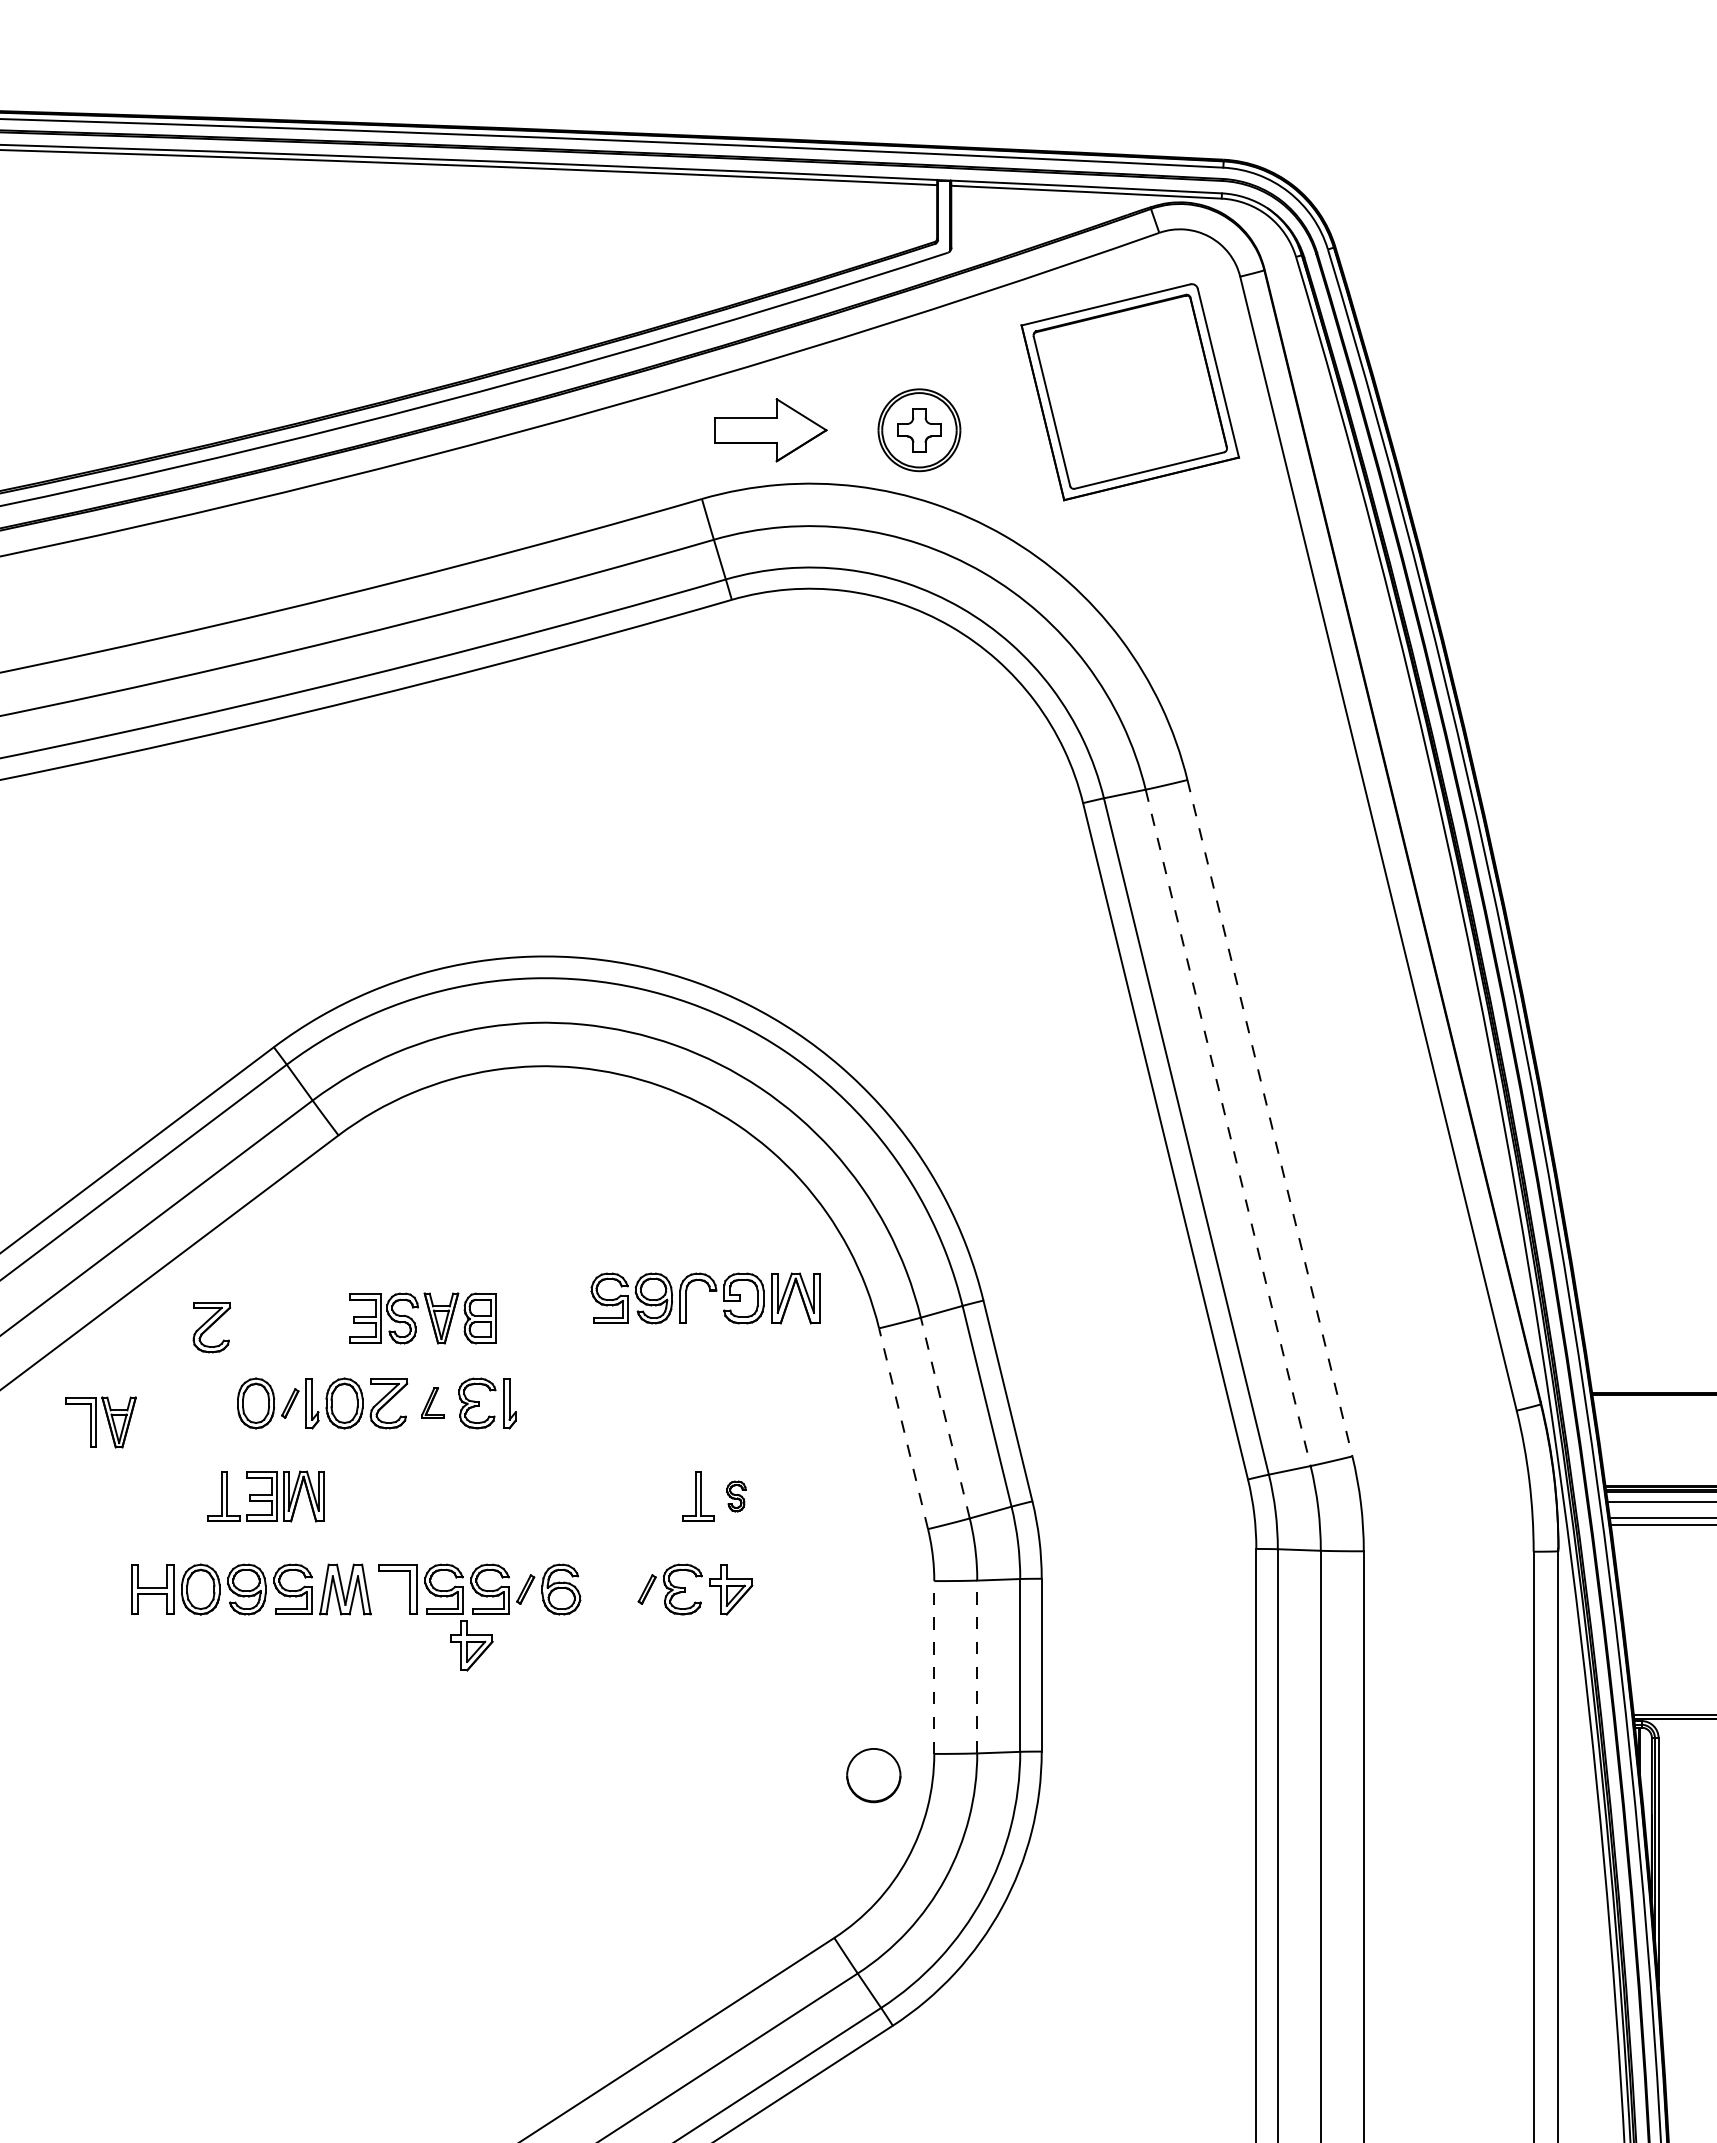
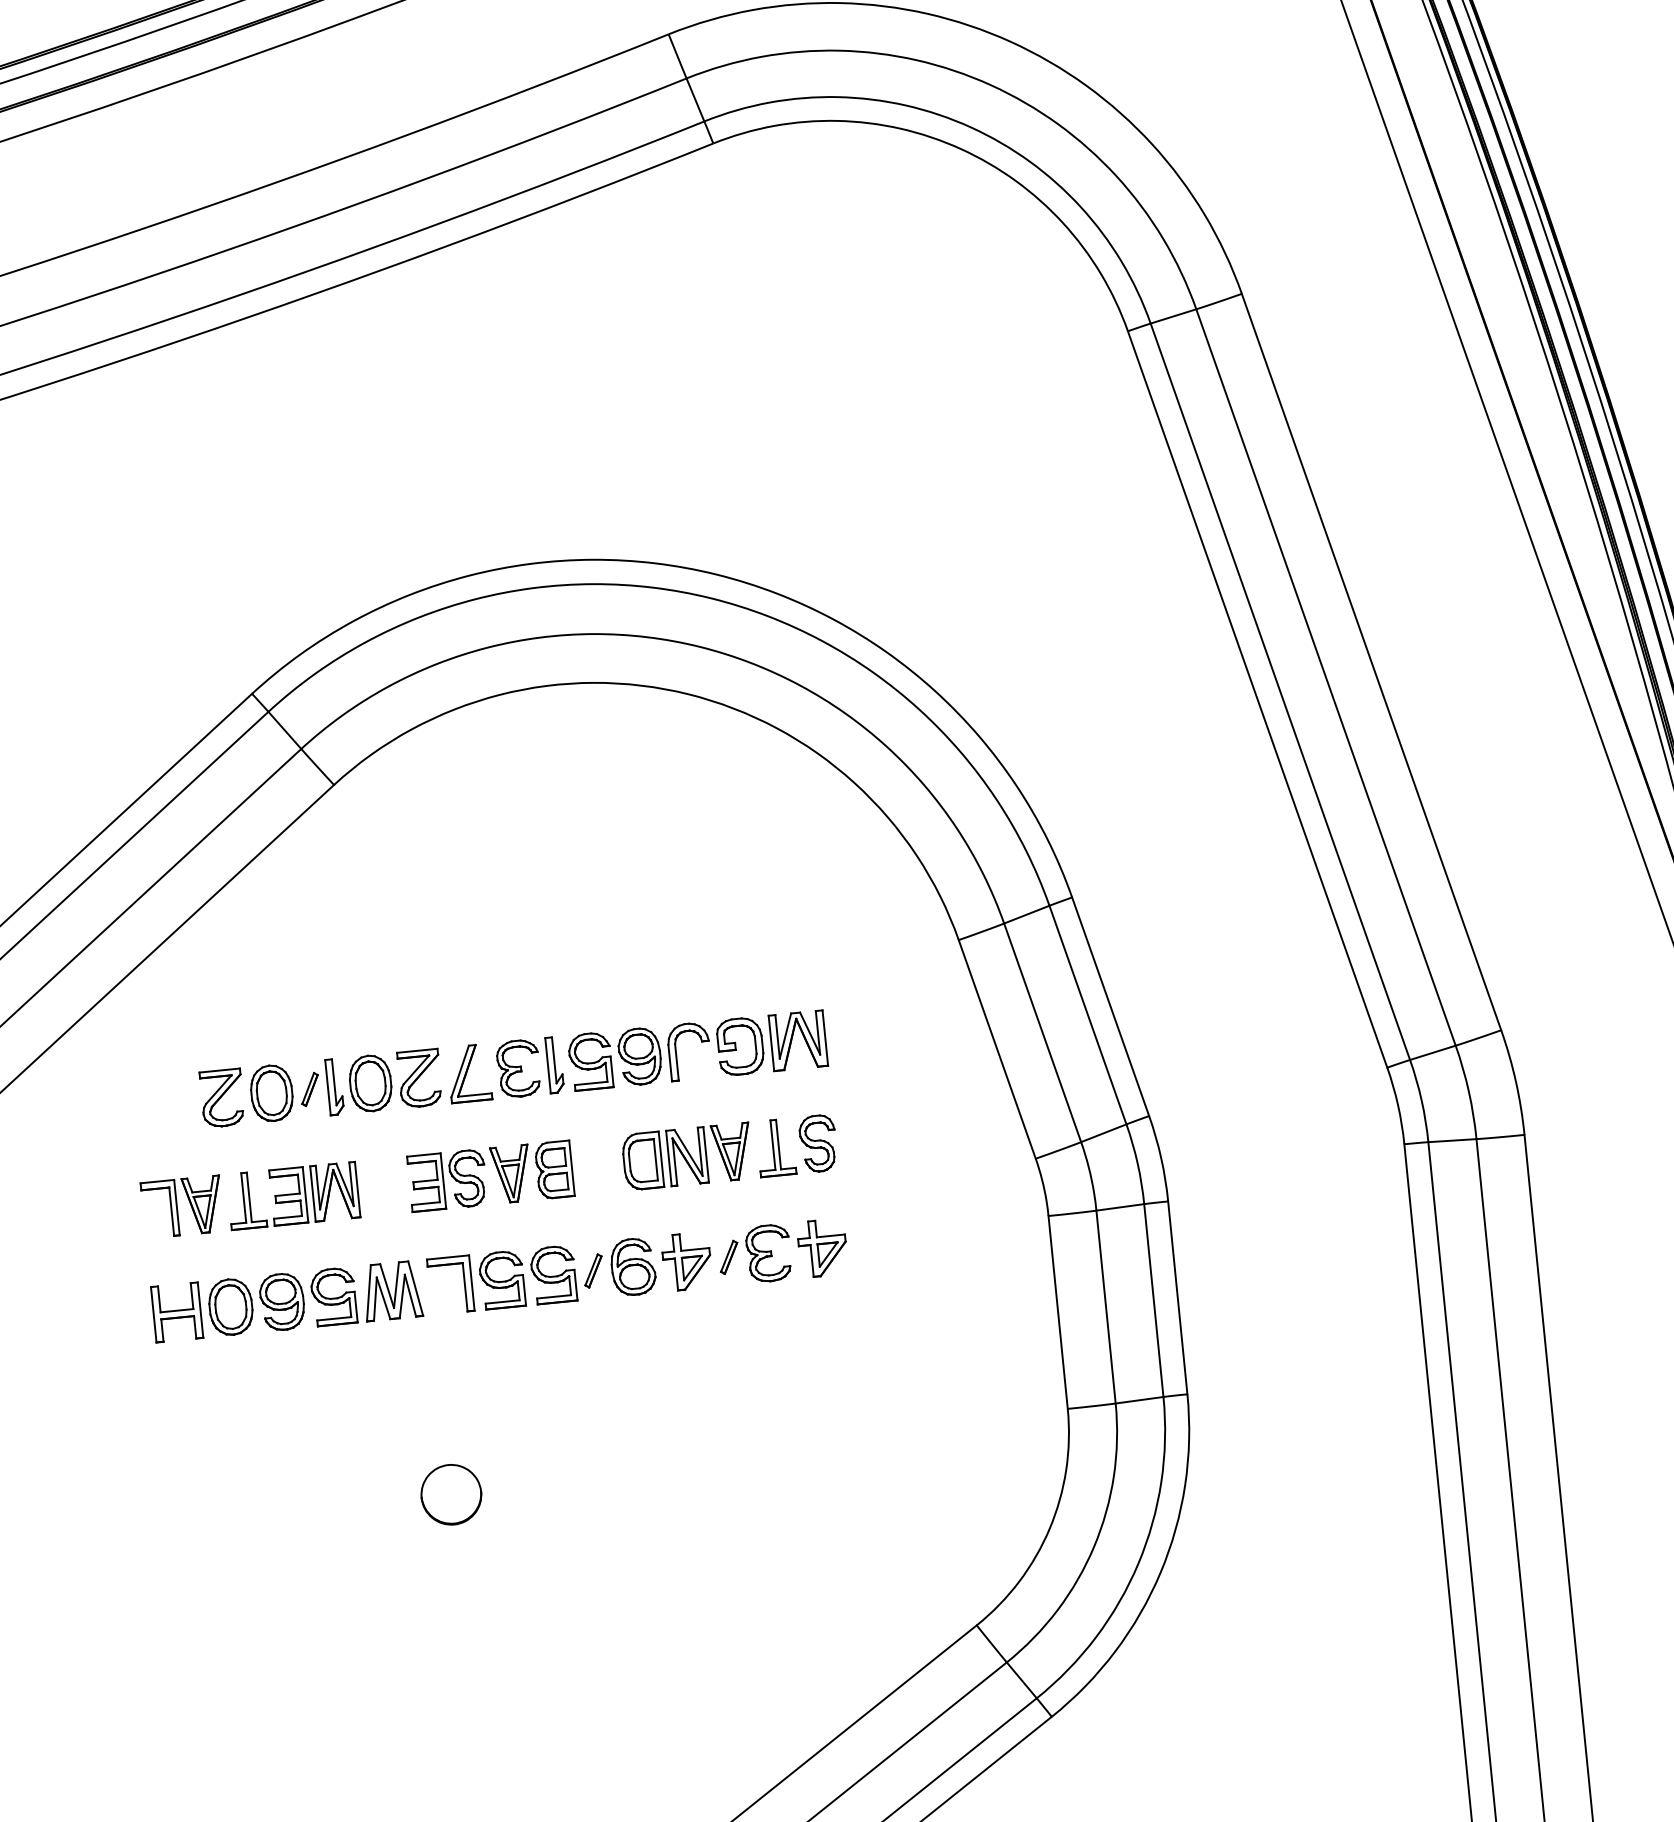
line: (1270, 1118) -> (1372, 662), dashed -> solid
line: (1228, 1128) -> (1326, 678), dashed -> solid
part: (709, 1291) -> (701, 1042), moved
part: (429, 1316) -> (497, 1173), moved
part: (211, 1327) -> (222, 1098), moved
part: (432, 1402) -> (468, 1072), size x1.67
line: (945, 1417) -> (1042, 1032), dashed -> solid
part: (100, 1422) -> (182, 1207), moved
line: (903, 1428) -> (997, 1049), dashed -> solid
part: (619, 1496) -> (687, 1156), added
part: (736, 1496) -> (818, 1143), size x1.67
part: (471, 1645) -> (687, 1261), moved
line: (977, 1666) -> (1106, 1306), dashed -> solid
line: (934, 1667) -> (1058, 1312), dashed -> solid
part: (873, 1775) -> (451, 1494), moved

